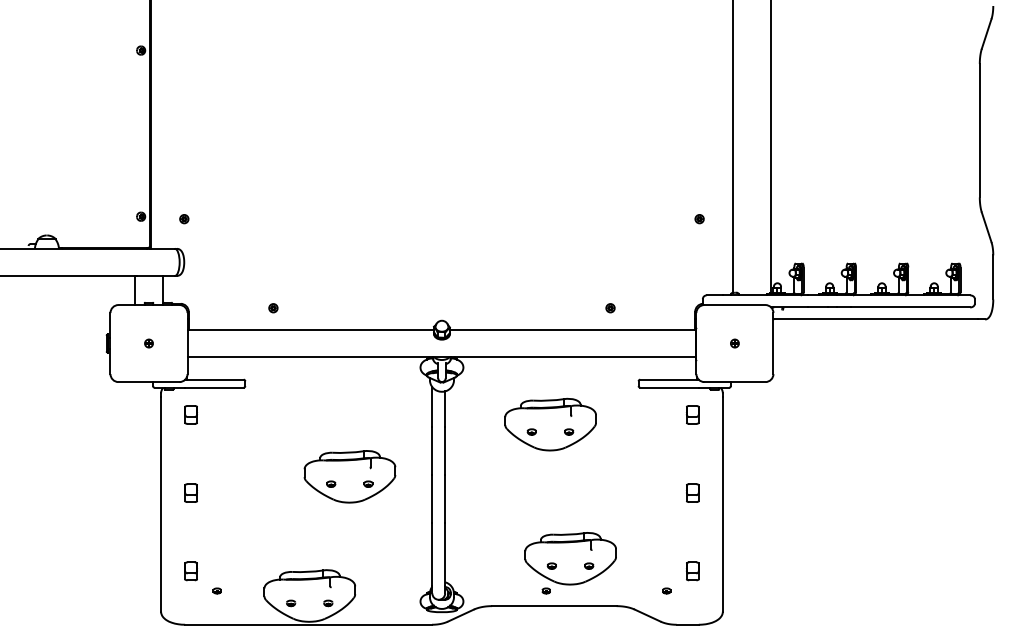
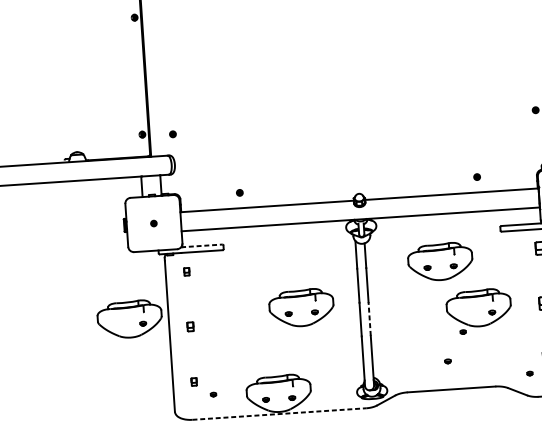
line: (214, 379) -> (201, 245), solid -> dashed
part: (190, 414) -> (186, 271), size x0.6
part: (105, 476) -> (129, 319), added
part: (190, 492) -> (190, 326), size x0.7
line: (445, 498) -> (369, 318), solid -> dashed
part: (570, 563) -> (478, 311), moved
part: (190, 571) -> (193, 382), size x0.6
line: (309, 624) -> (280, 413), solid -> dashed

